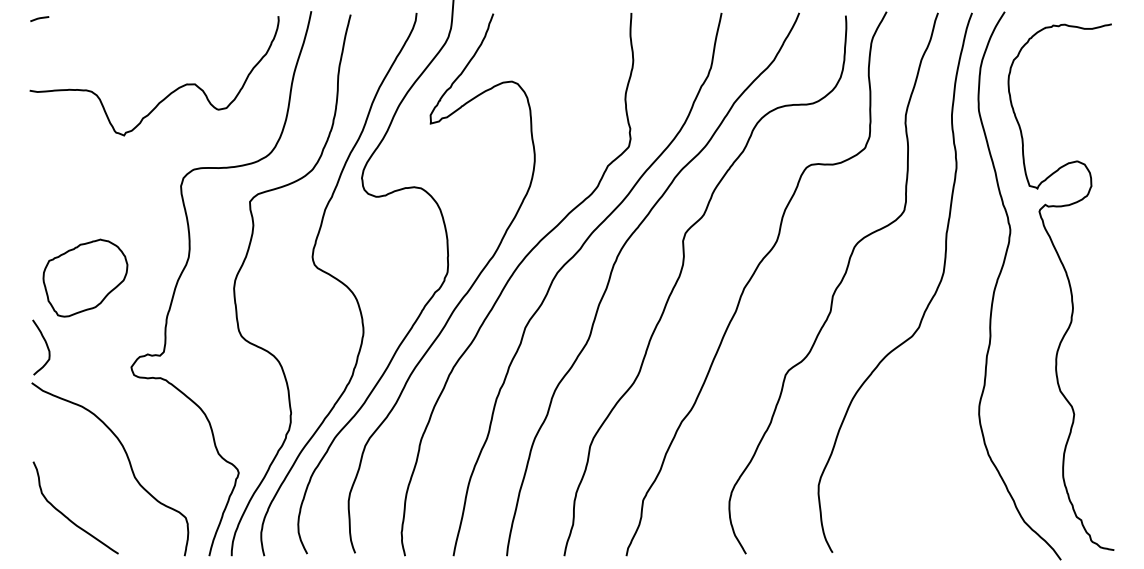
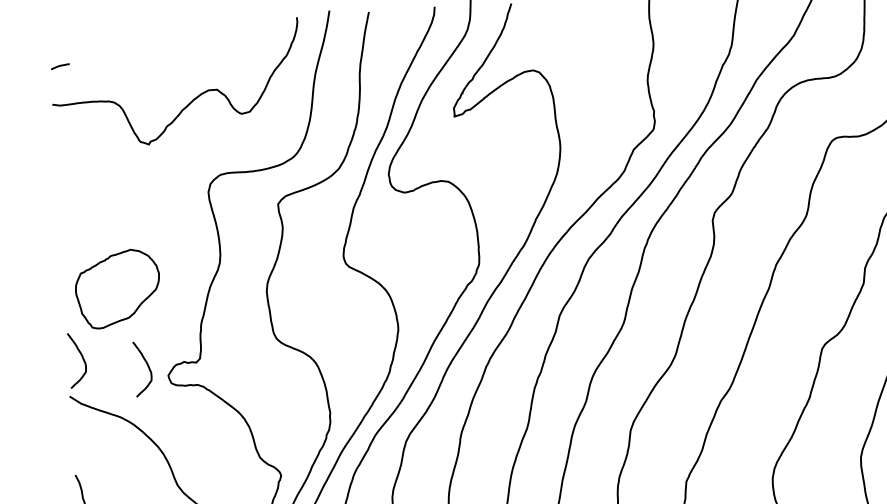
line: (39, 18) -> (60, 66), moved
curve: (110, 356) -> (146, 365), added

